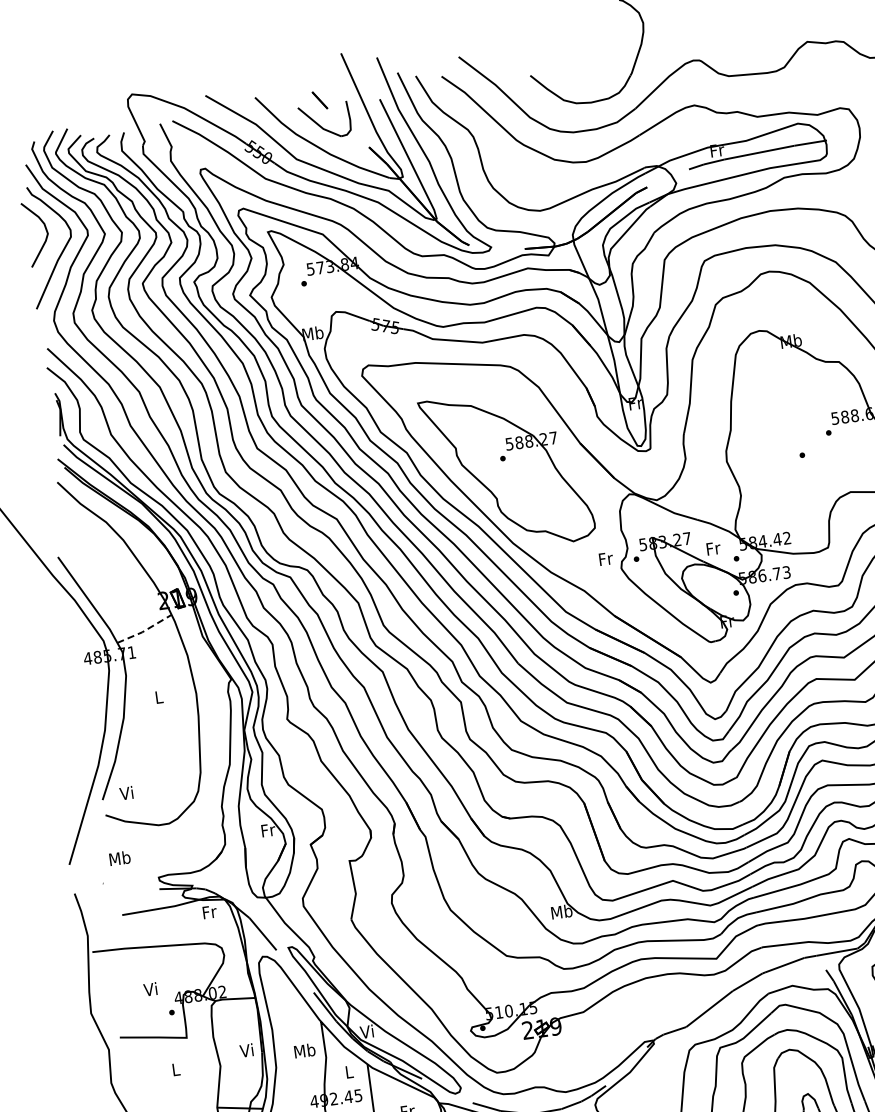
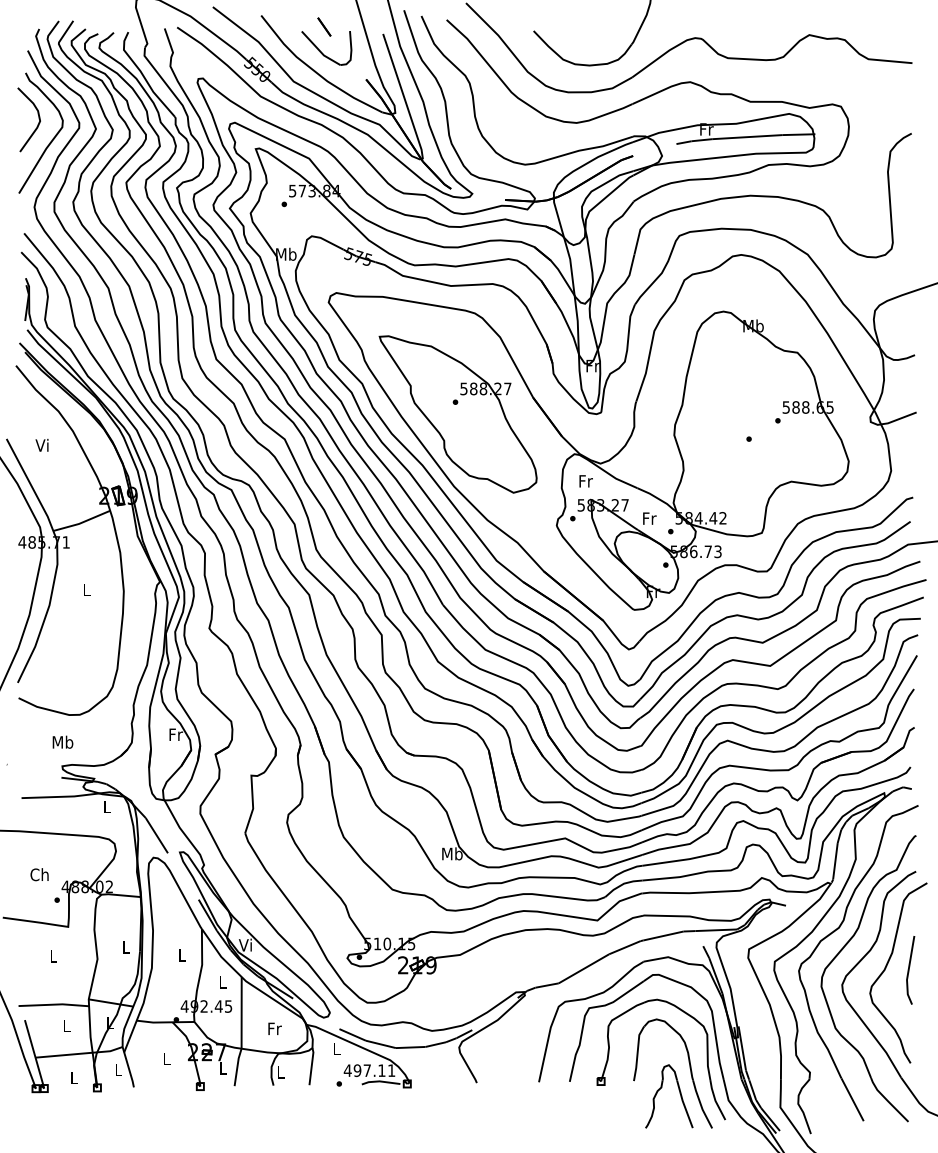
text: (605, 559) -> (585, 481), moved
line: (144, 630) -> (81, 522), dashed -> solid
text: (125, 793) -> (41, 445), moved
text: (119, 857) -> (62, 741), moved
text: (209, 911) -> (107, 806), Fr -> L
text: (150, 989) -> (39, 874), Vi -> Ch
text: (305, 1049) -> (182, 954), Mb -> L
text: (245, 1050) -> (124, 947), Vi -> L

